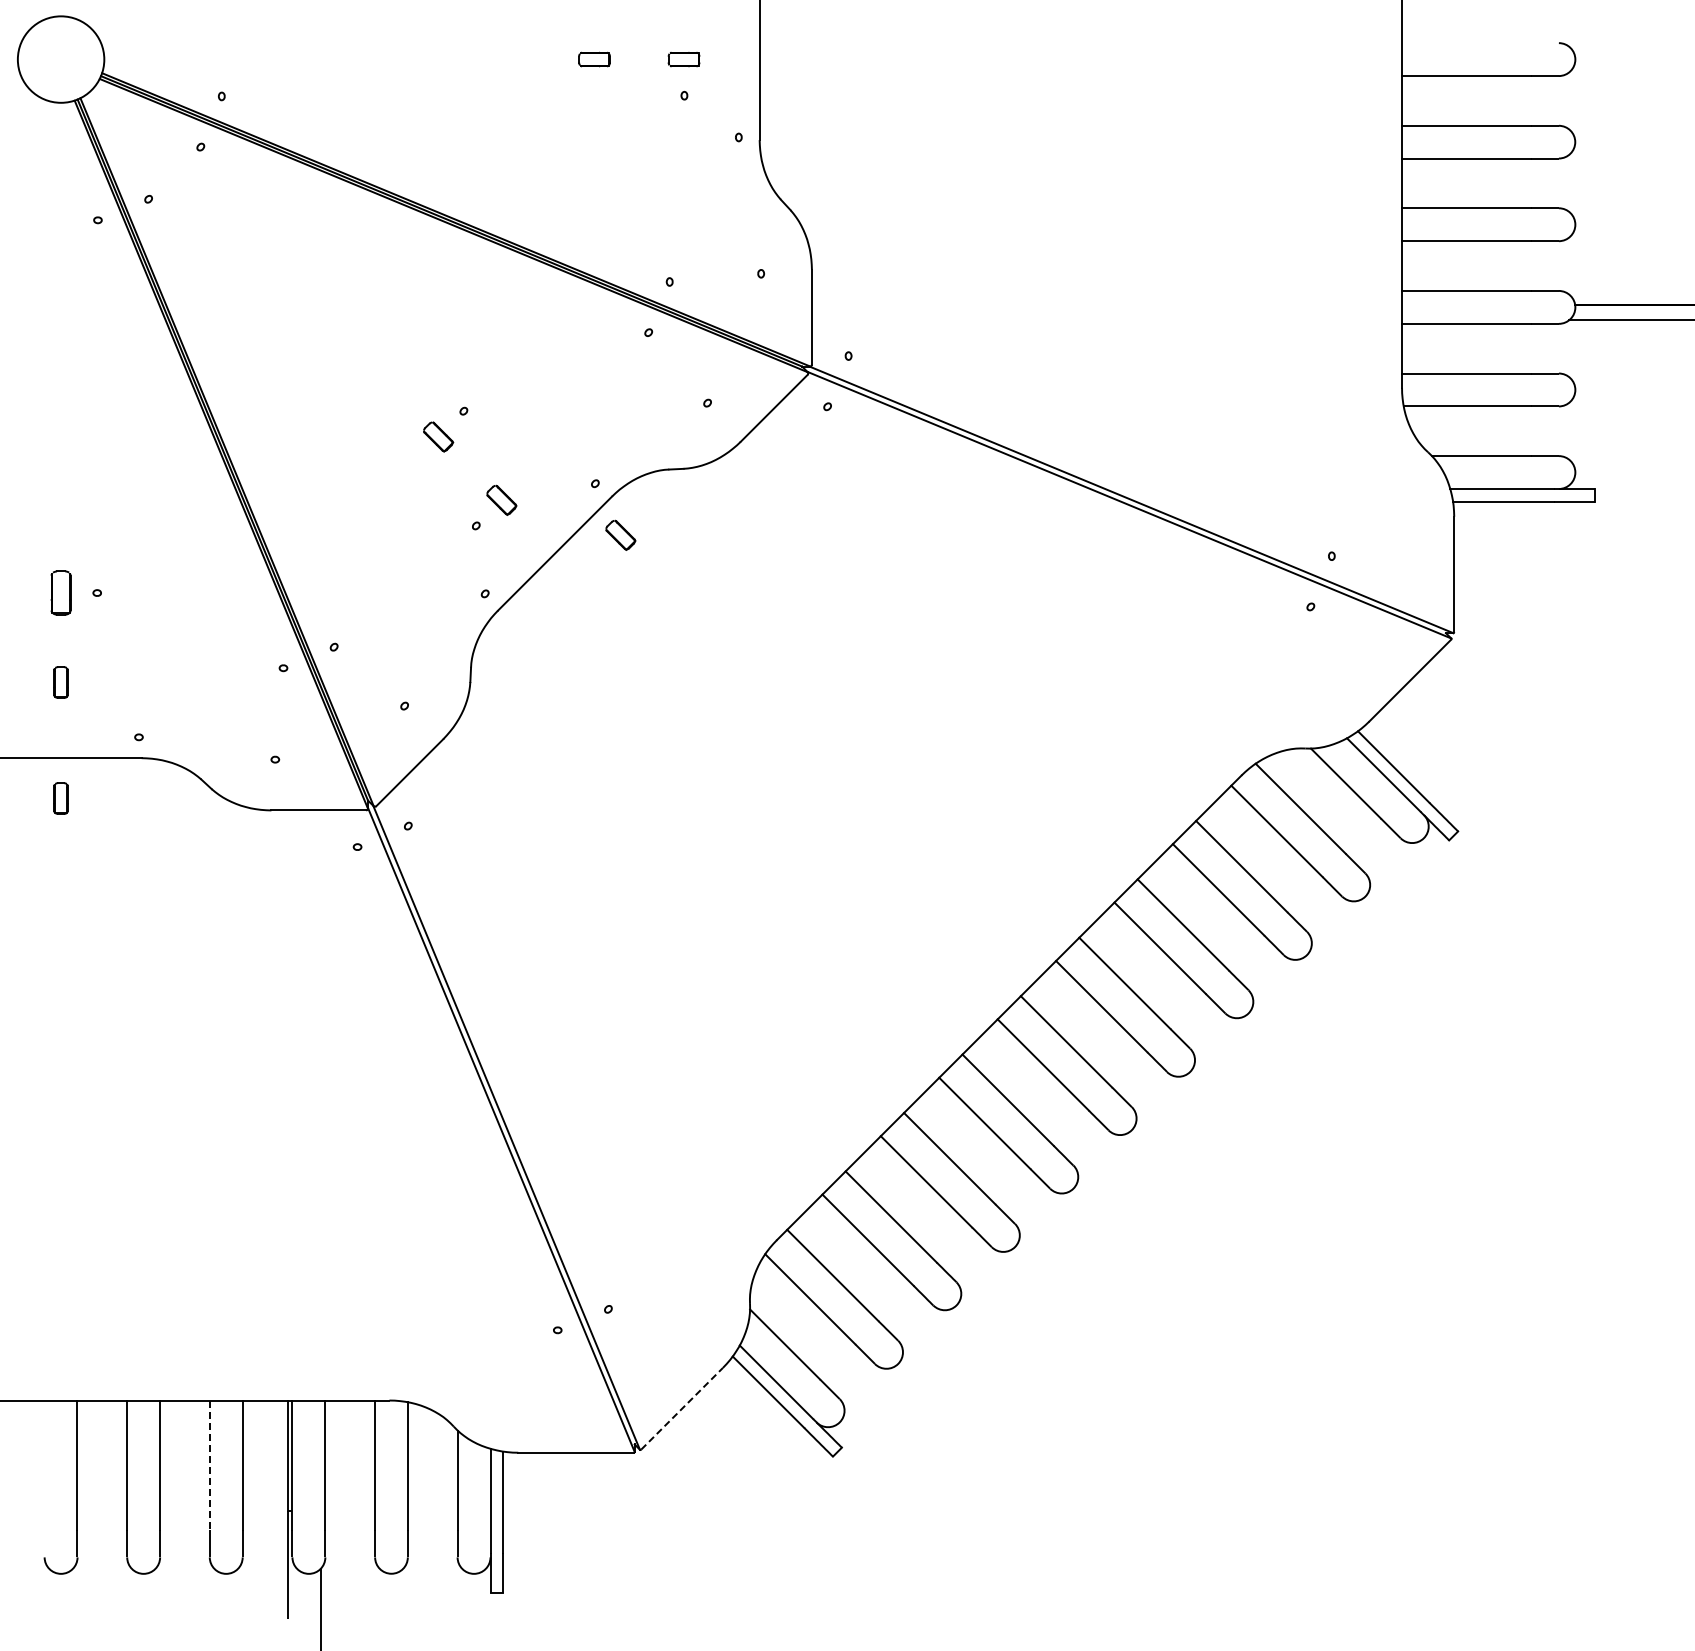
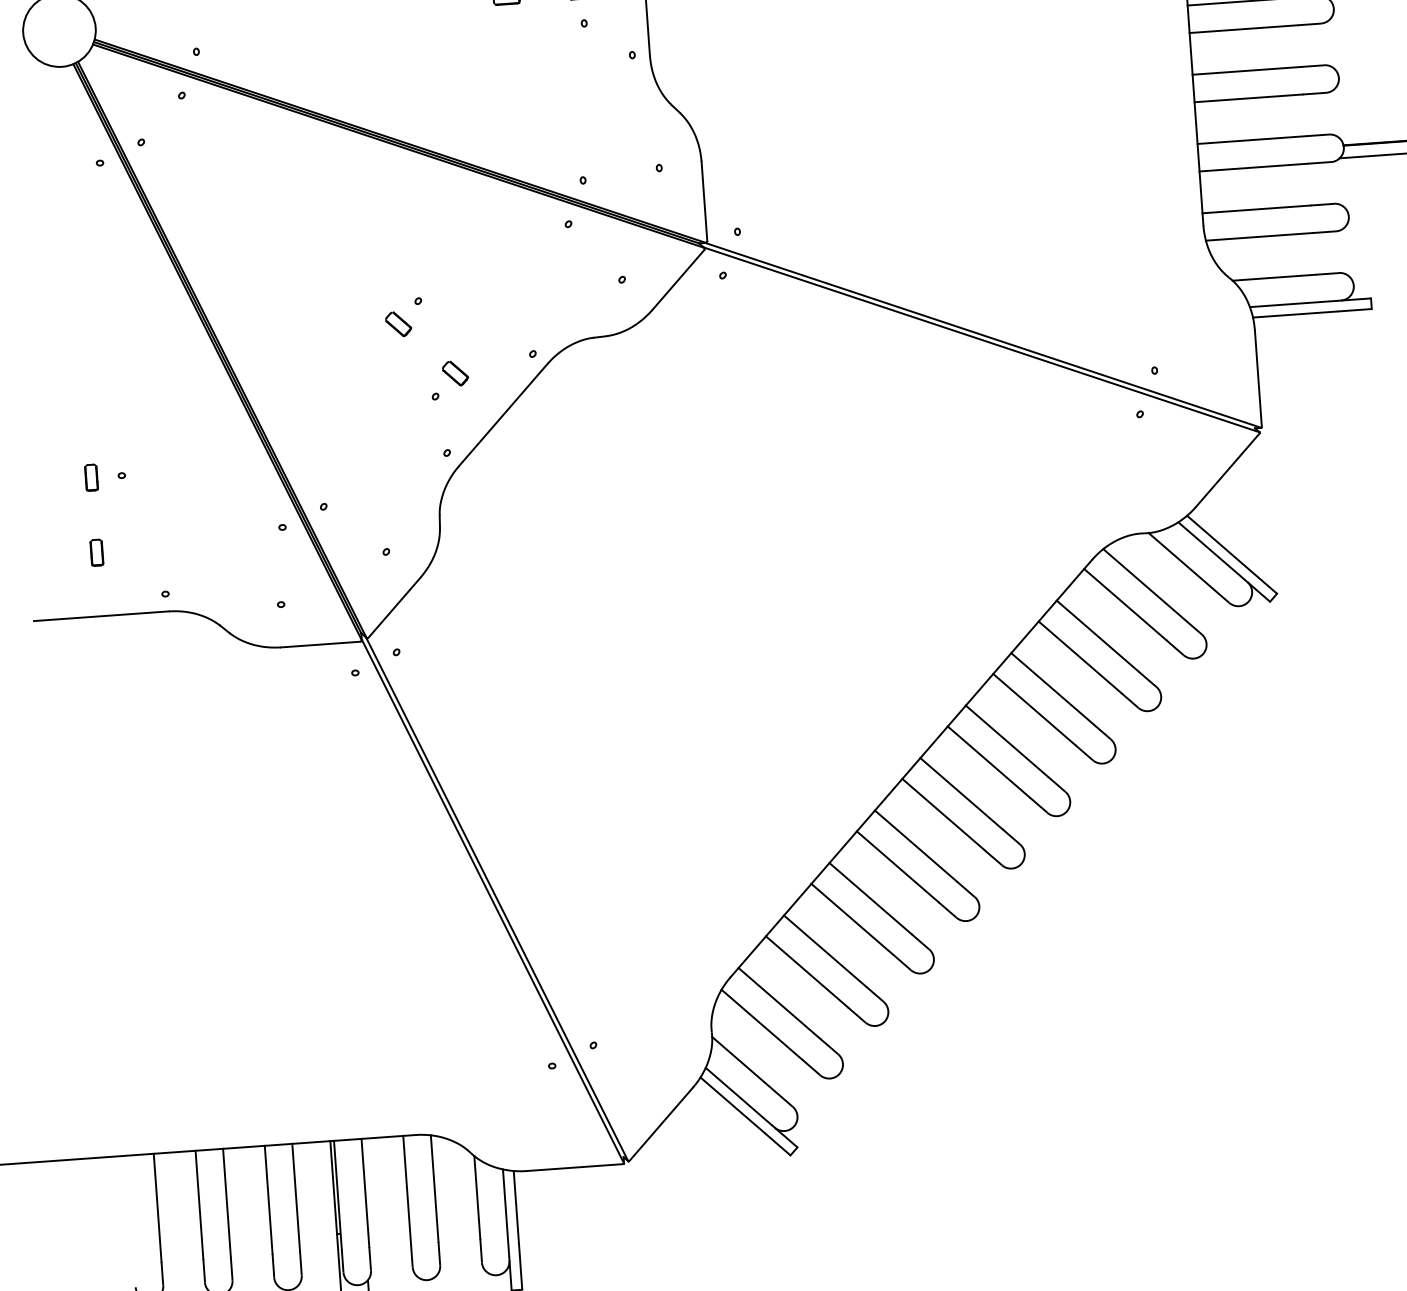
part: (620, 534) -> (557, 395), removed
part: (60, 592) -> (91, 477), size x0.71
part: (60, 798) -> (103, 650), removed
line: (682, 1408) -> (661, 1124), dashed -> solid
line: (209, 1465) -> (268, 1200), dashed -> solid

